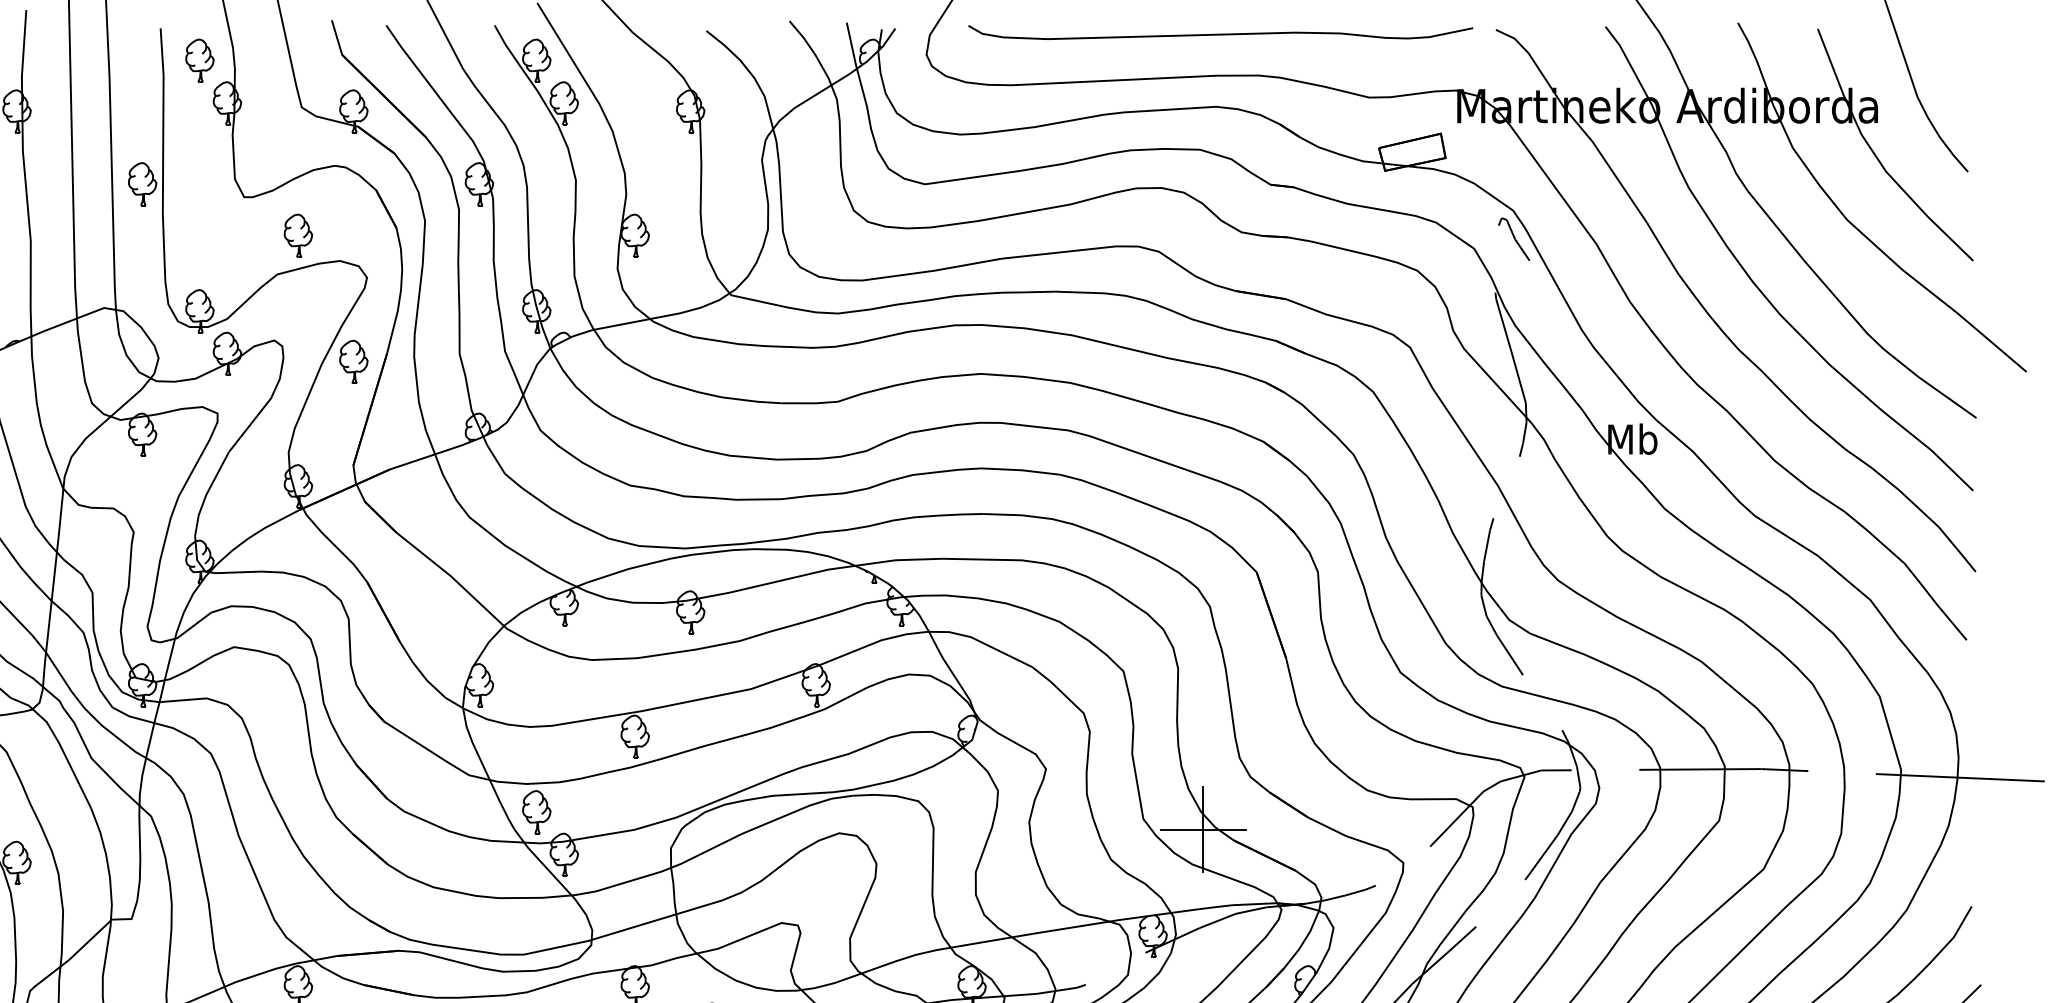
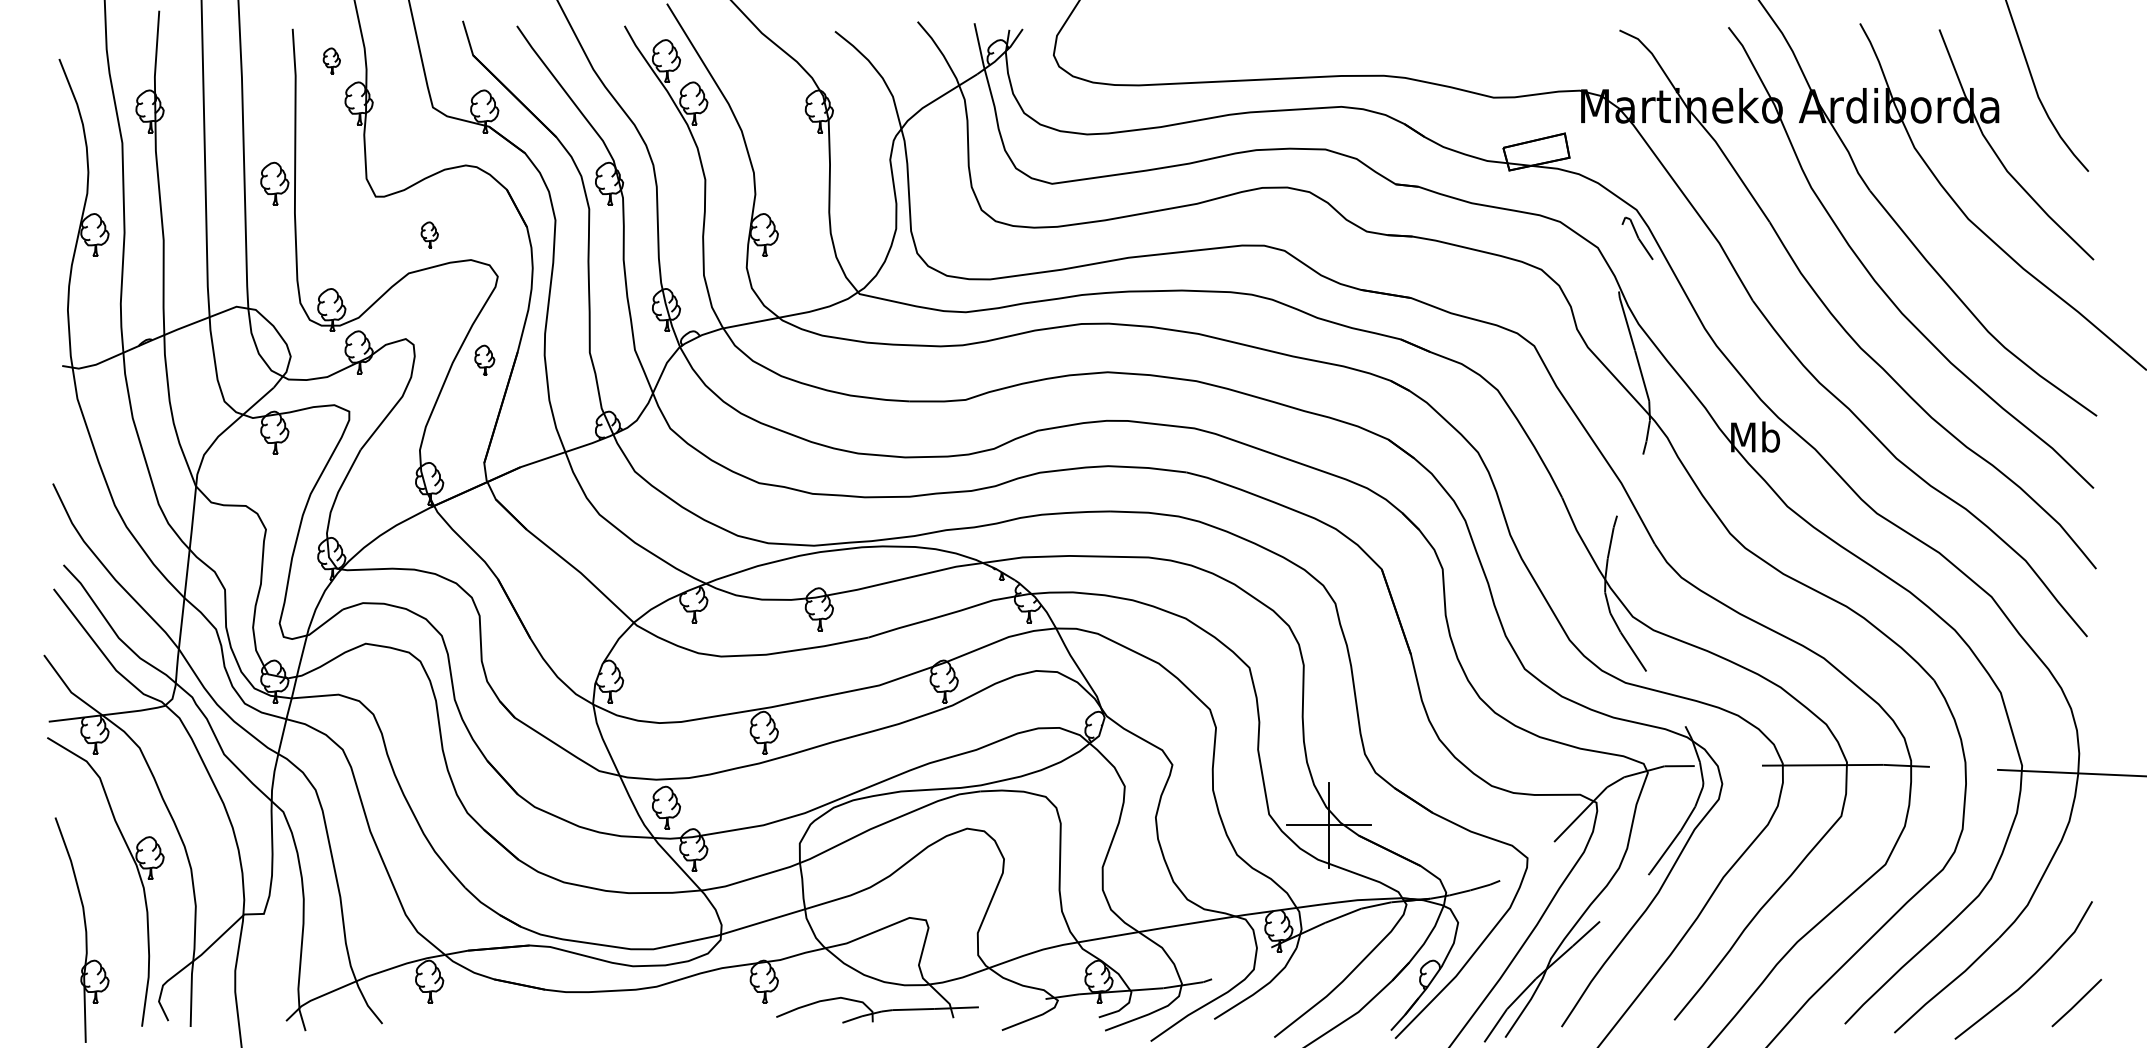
curve: (1220, 33) -> (1345, 34), removed
part: (199, 60) -> (331, 60), size x0.6
part: (298, 235) -> (429, 234), size x0.6
part: (353, 362) -> (484, 360), size x0.7

